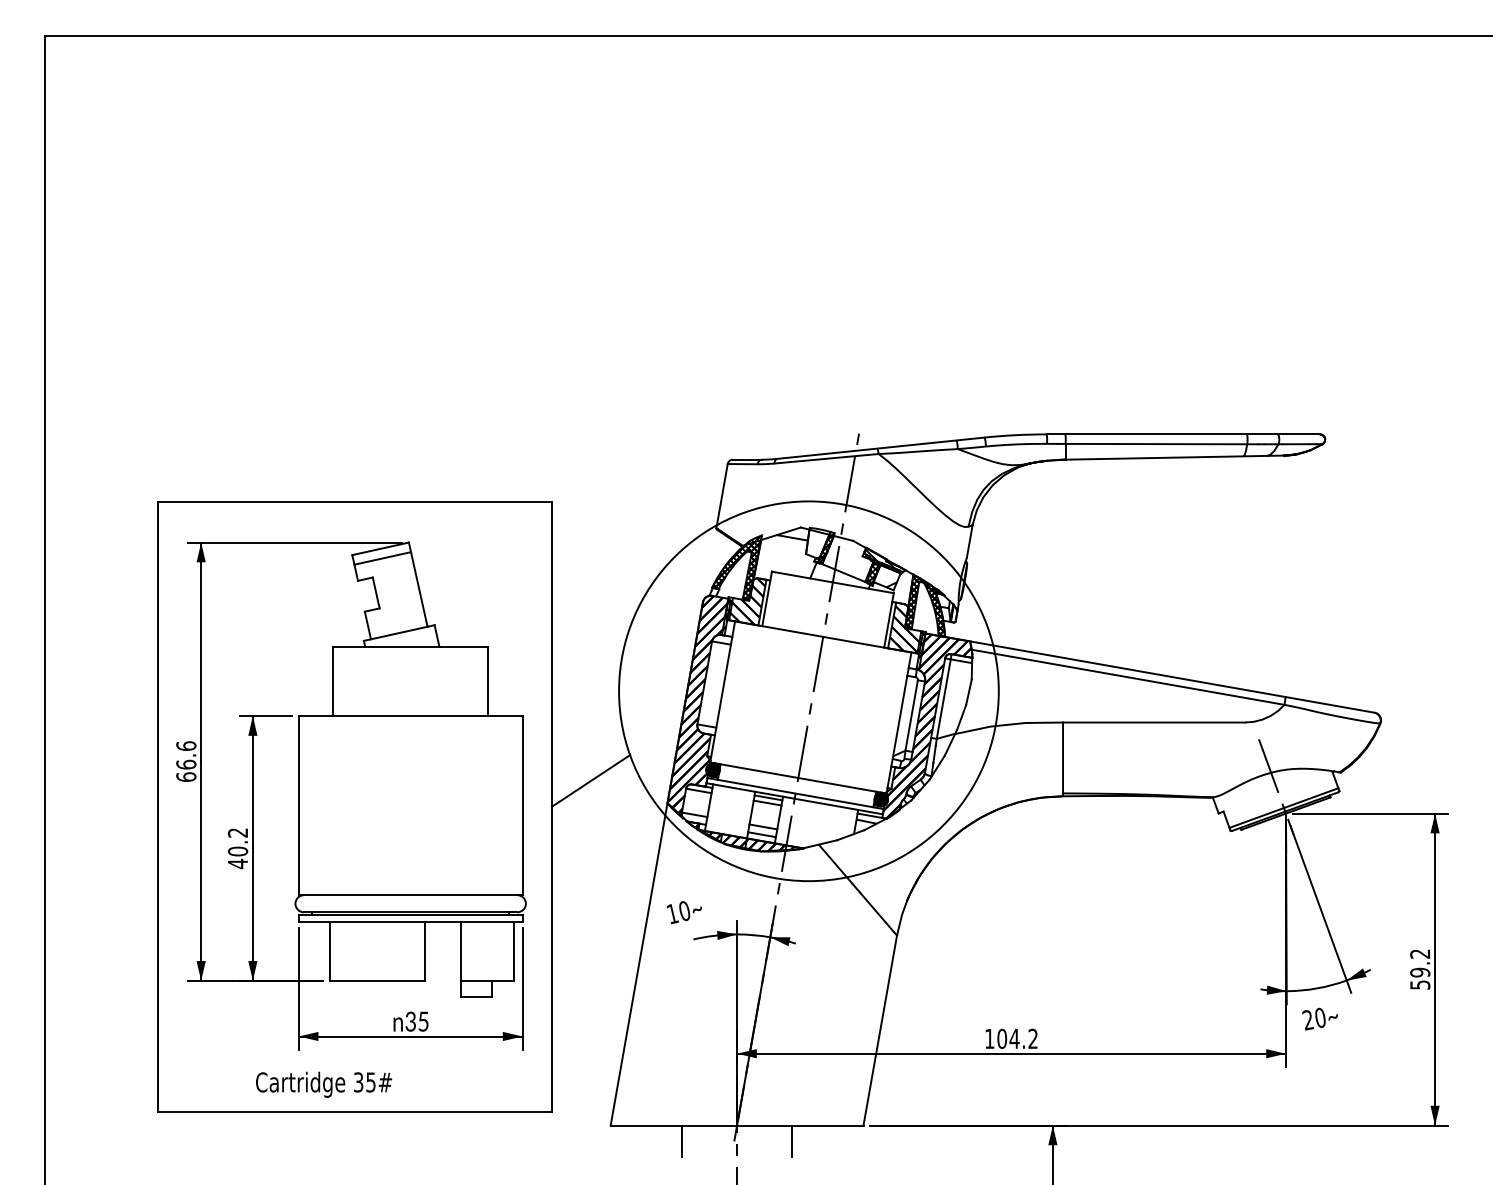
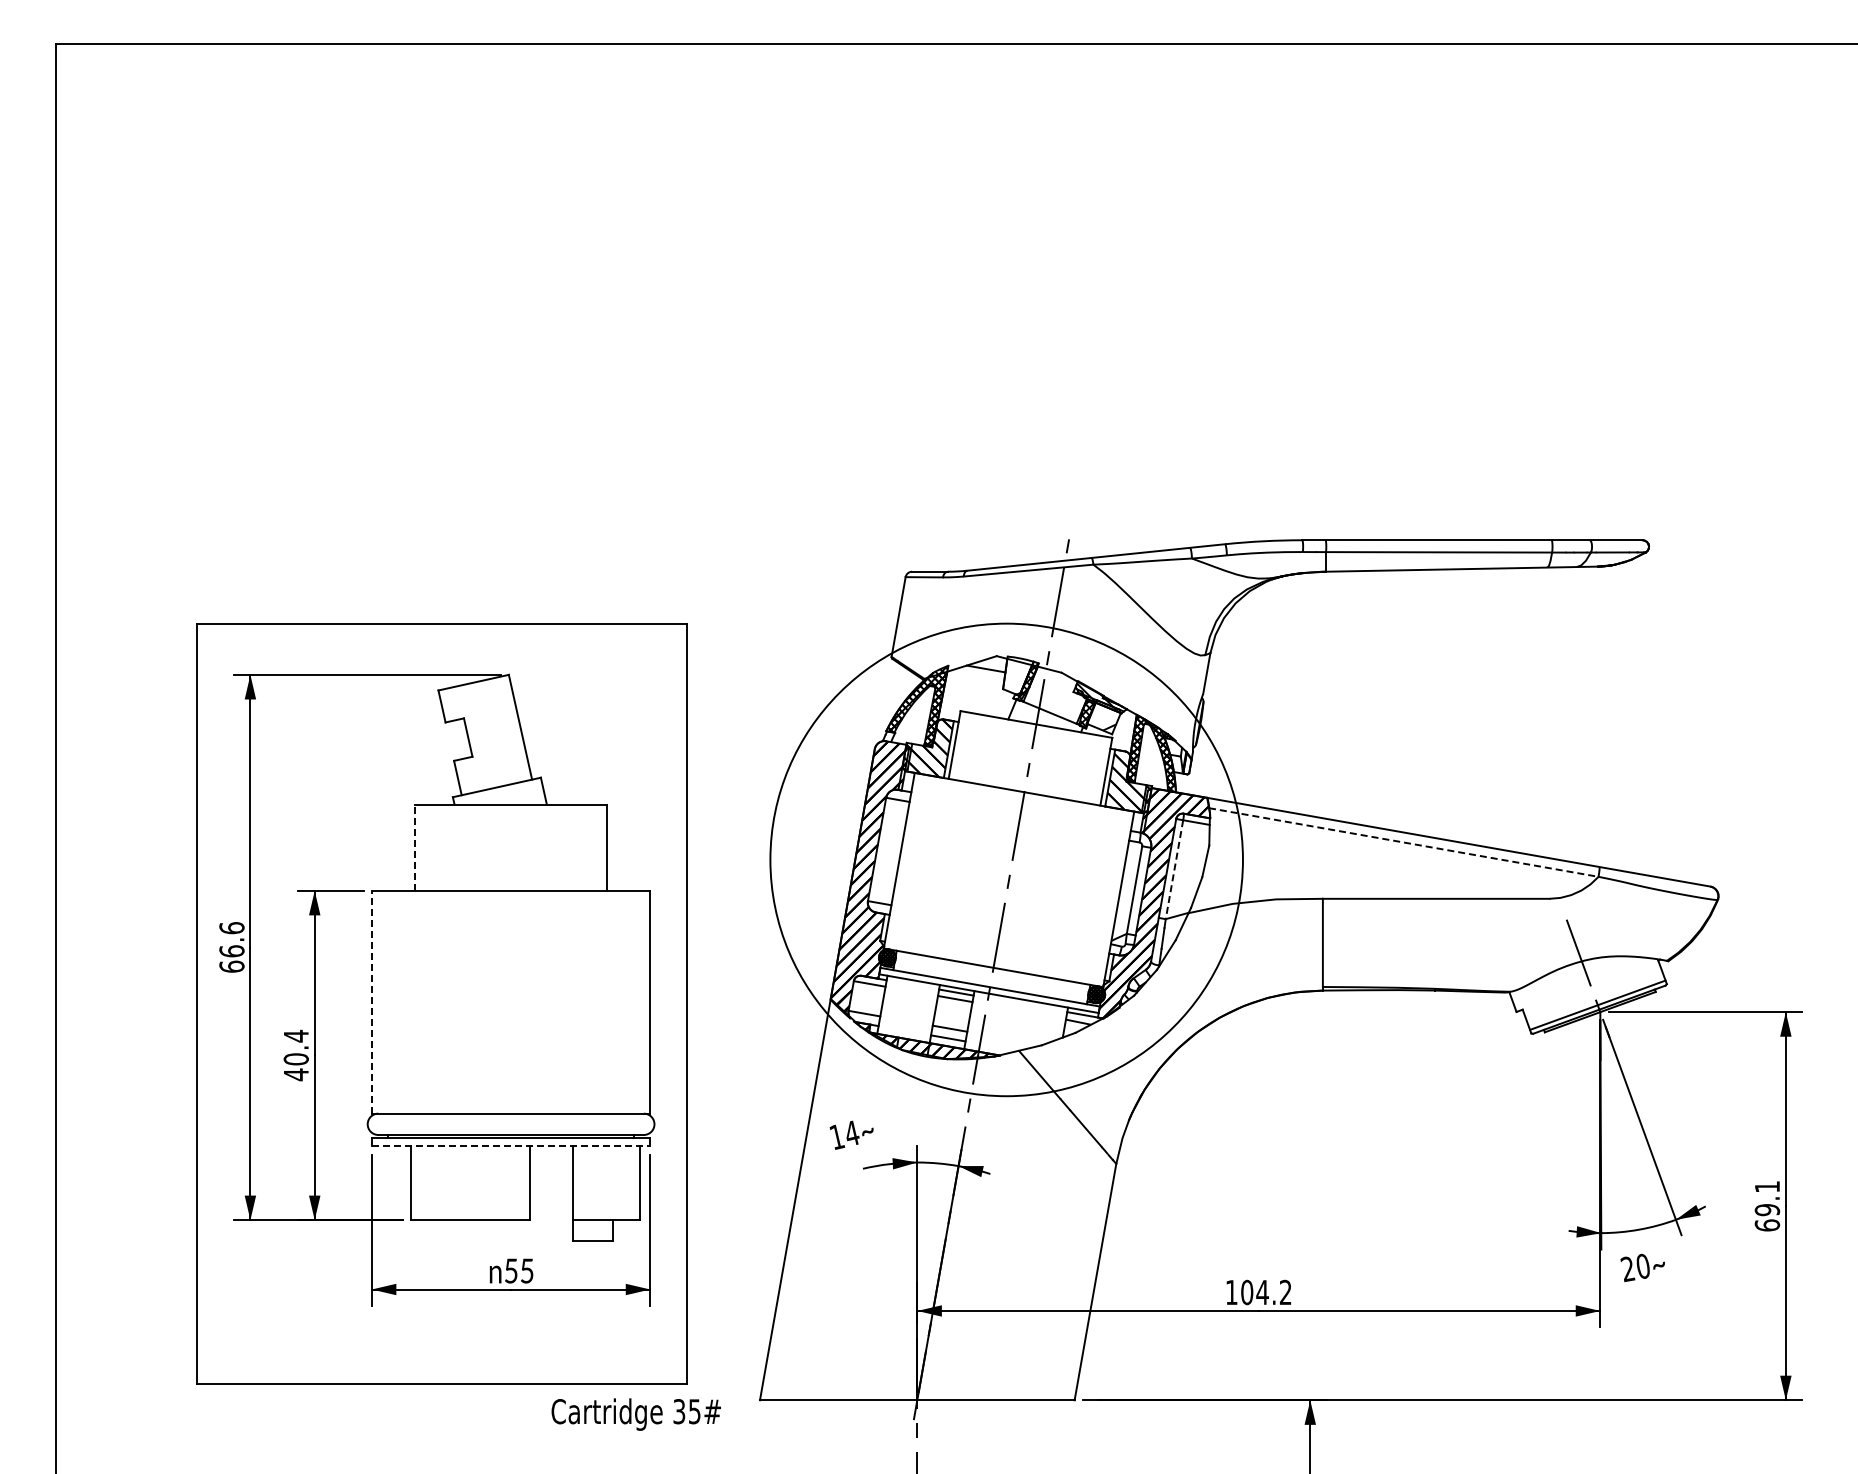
line: (382, 558) -> (476, 694), removed
line: (1127, 677) -> (1403, 842), solid -> dashed
line: (333, 681) -> (414, 847), solid -> dashed
line: (943, 699) -> (1174, 870), solid -> dashed
line: (591, 780) -> (735, 971), removed
line: (298, 805) -> (371, 1001), solid -> dashed
text: (237, 832) -> (295, 1035), 40.2 -> 40.4
text: (685, 910) -> (852, 1132), 10 -> 14
line: (410, 921) -> (511, 1146), solid -> dashed
text: (1420, 969) -> (1767, 1206), 59.2 -> 69.1
text: (410, 1021) -> (510, 1270), 35 -> 55
text: (323, 1084) -> (635, 1414), moved
line: (681, 1140) -> (848, 1419), removed
line: (792, 1140) -> (986, 1419), removed

